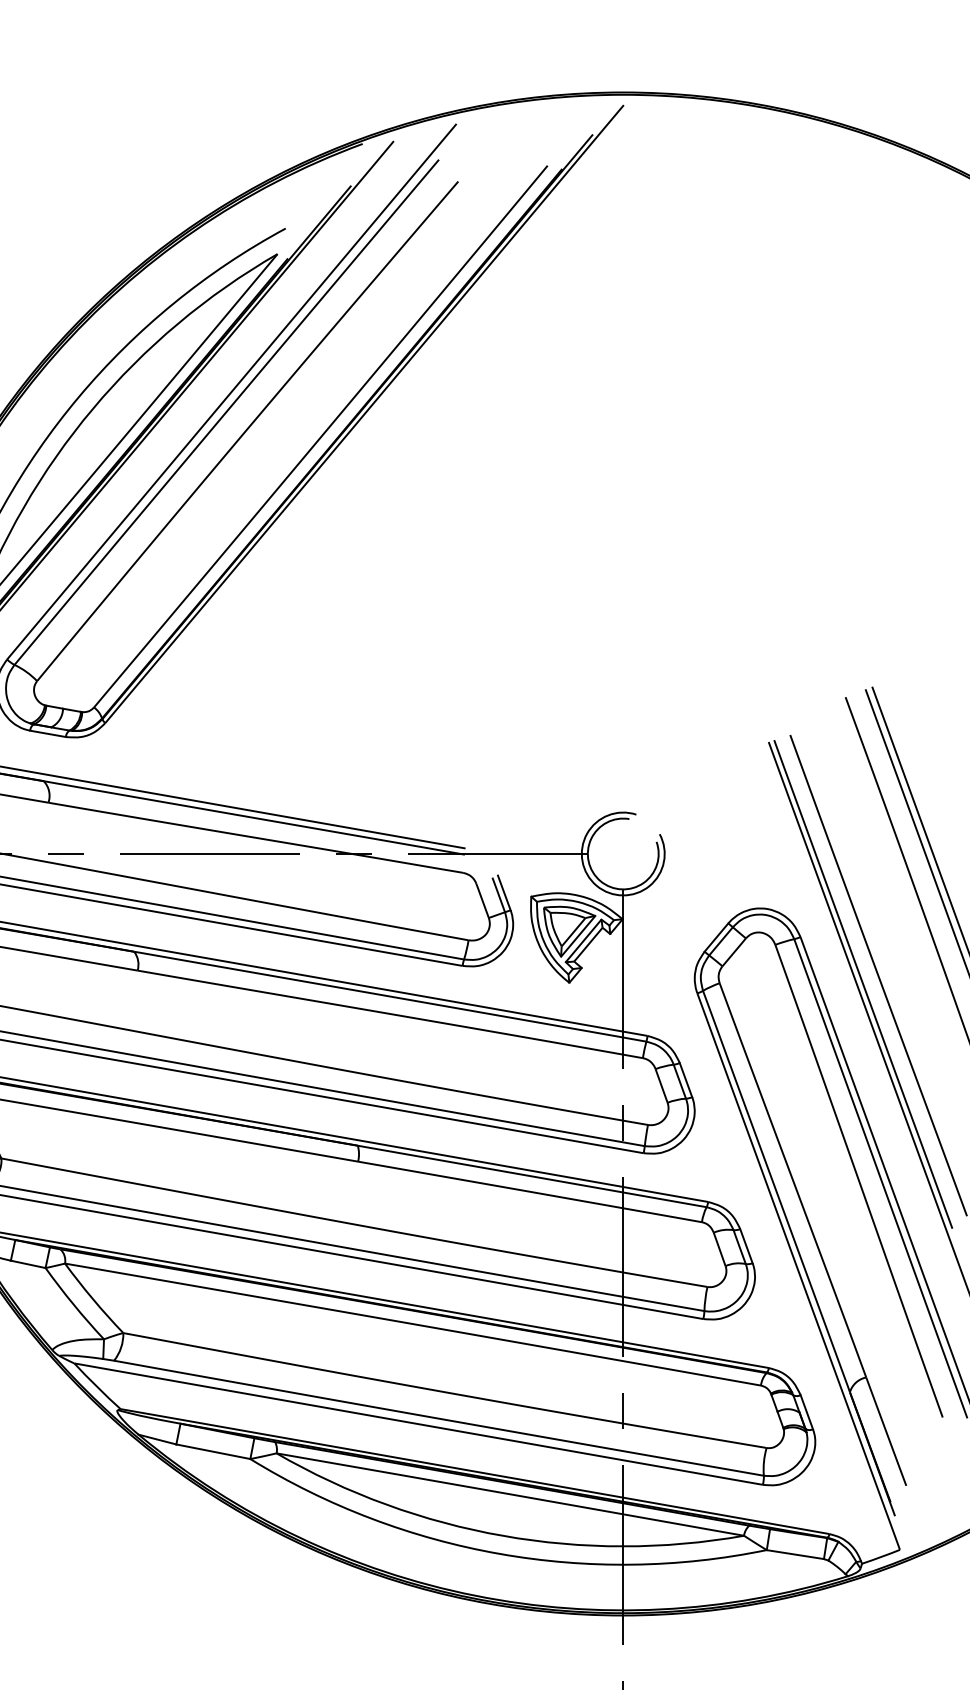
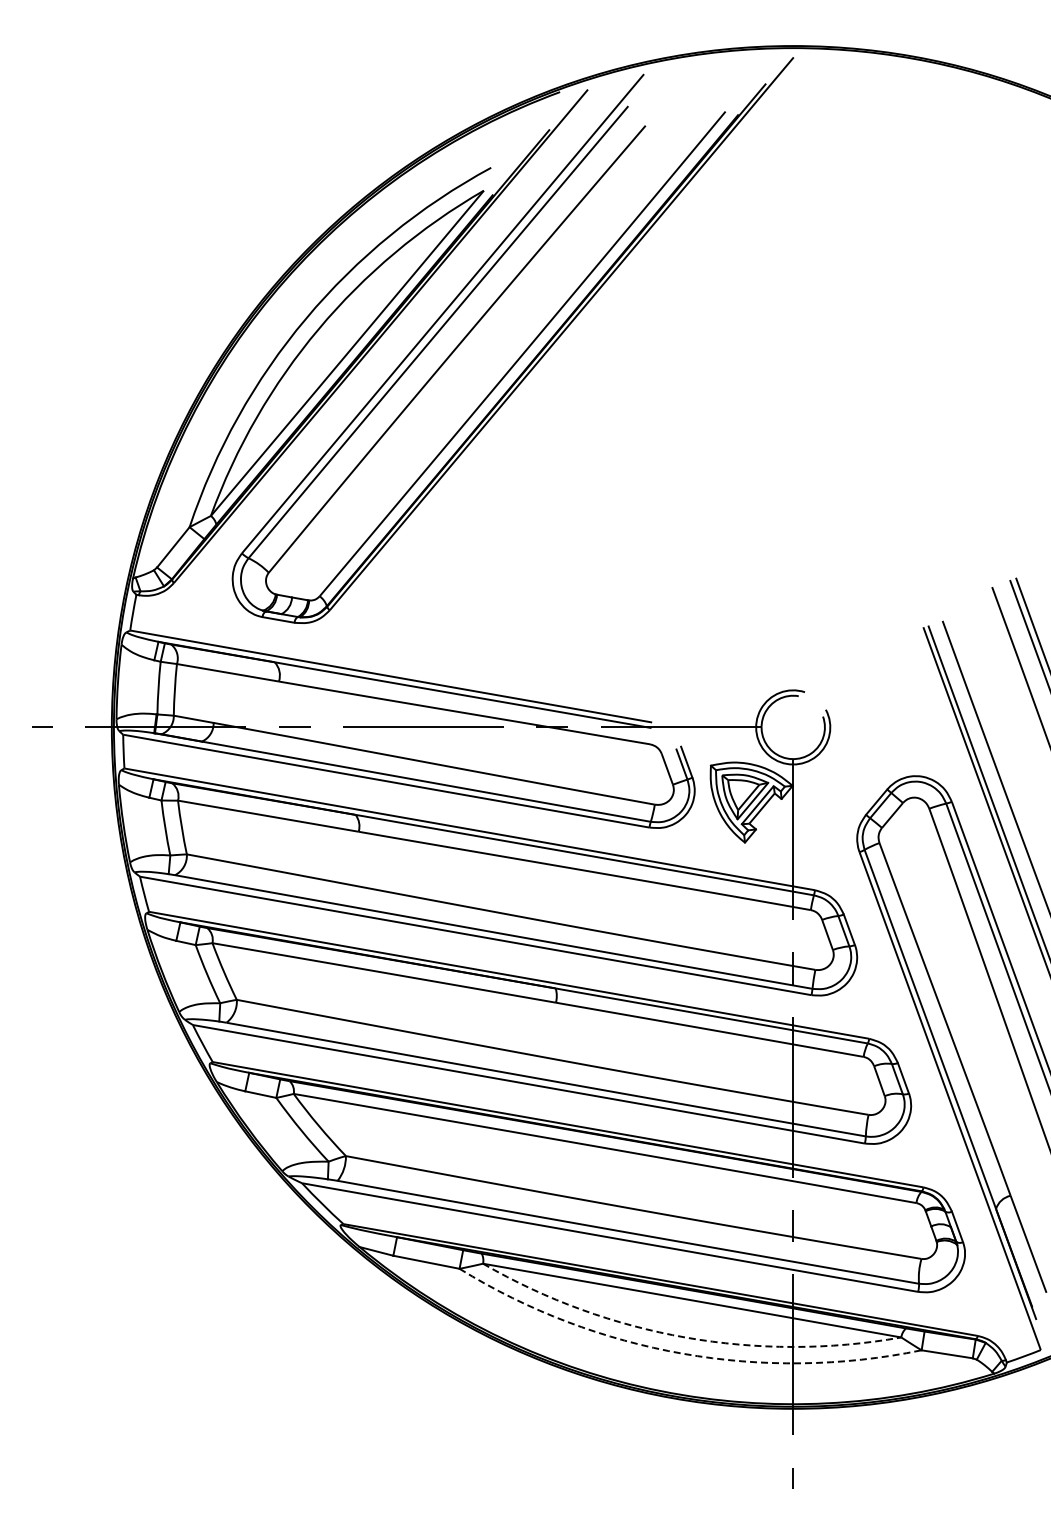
arc: (502, 1535) -> (685, 1337), solid -> dashed
arc: (499, 1553) -> (682, 1353), solid -> dashed

